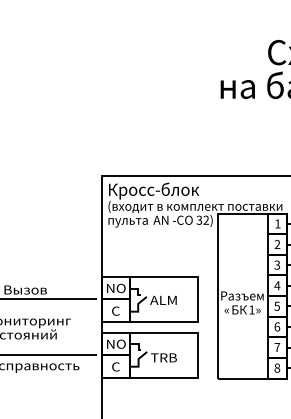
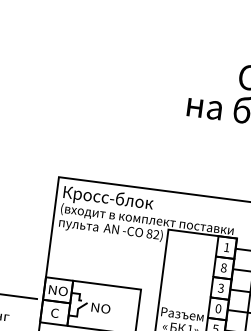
text: (199, 219) -> (149, 233), 32) -> 82)
text: (277, 244) -> (223, 267), 2 -> 8
text: (277, 285) -> (218, 308), 4 -> 0
text: (163, 299) -> (103, 307), ALM -> NO

